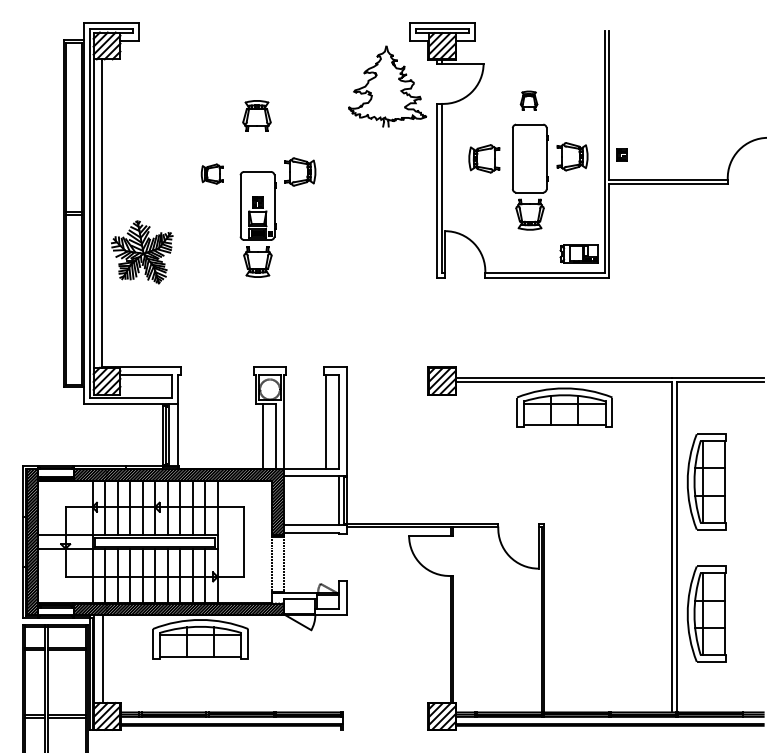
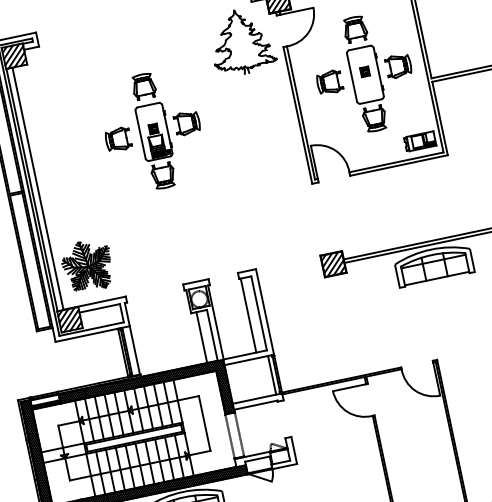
part: (528, 100) -> (354, 29), size x1.67
part: (621, 154) -> (364, 71), moved
part: (212, 173) -> (118, 139), size x1.43
part: (257, 224) -> (157, 146), moved
part: (142, 252) -> (87, 266), moved

